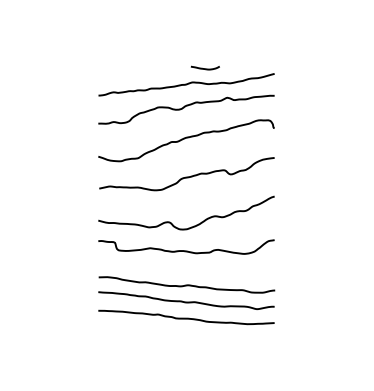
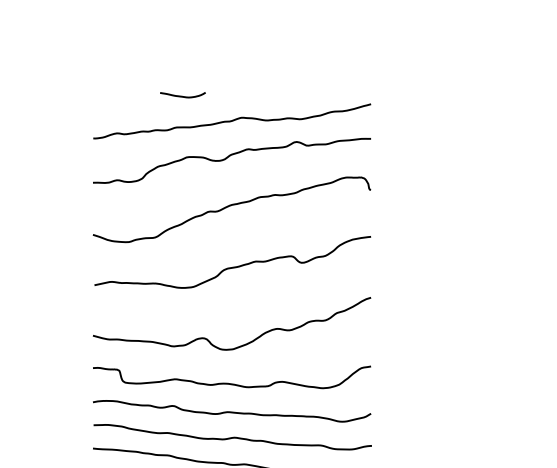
curve: (204, 68) -> (181, 95), moved
curve: (186, 268) -> (232, 411), added

